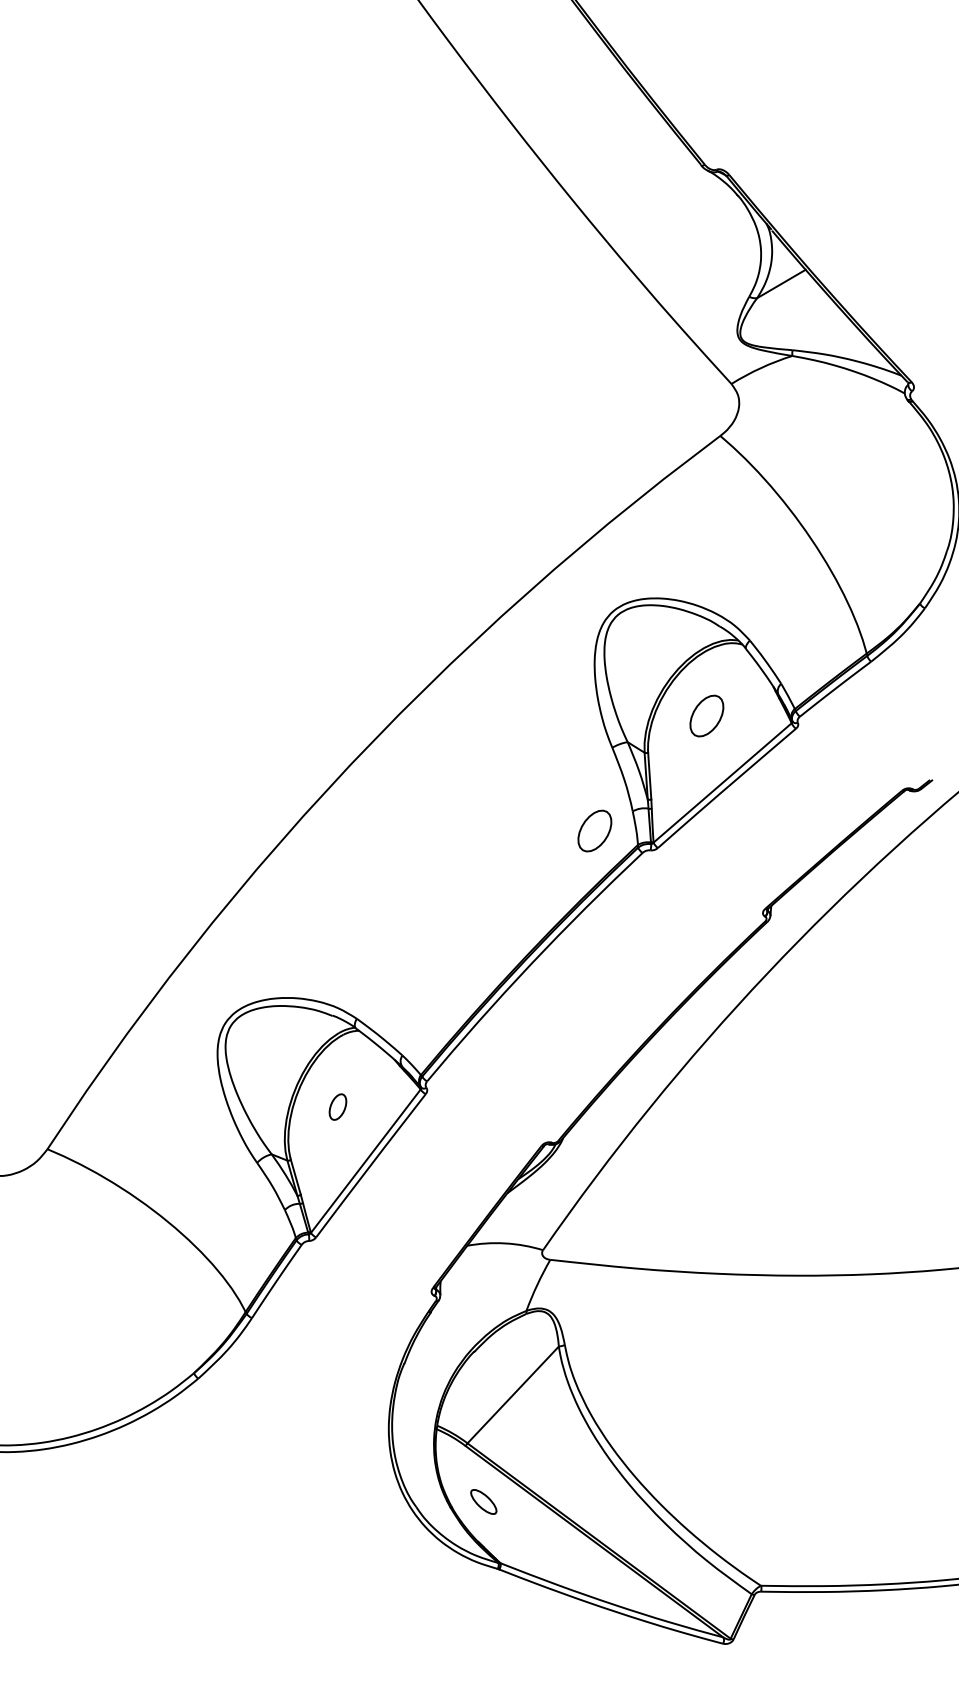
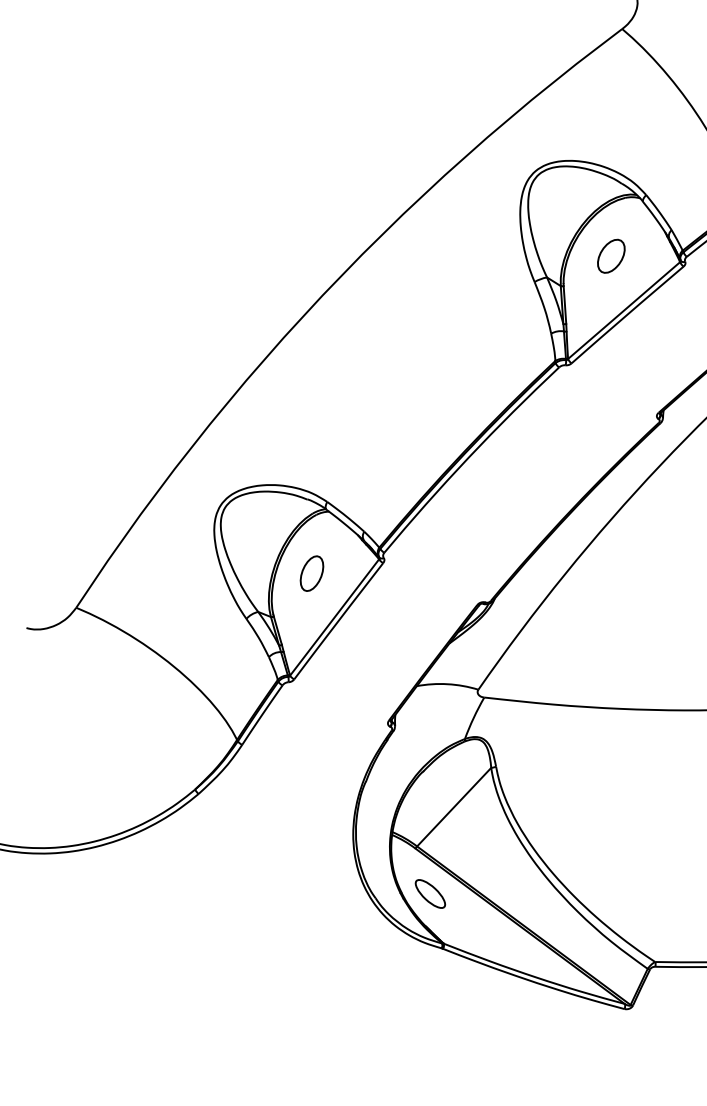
part: (594, 830) -> (520, 349), removed
part: (337, 1106) -> (311, 573), size x1.67
part: (483, 1501) -> (430, 893), size x1.43

